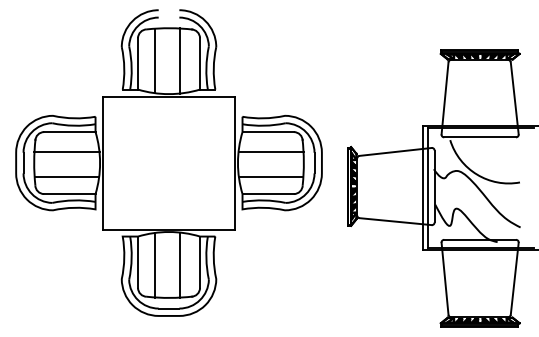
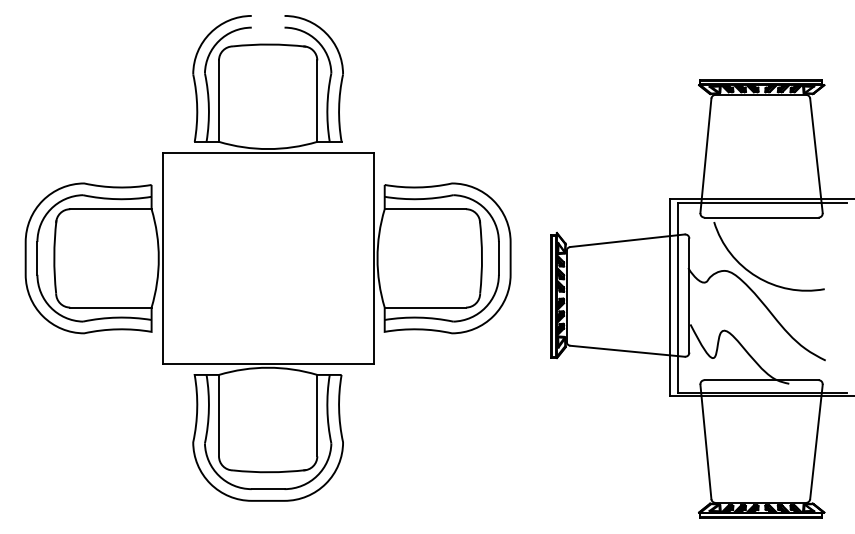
line: (155, 60) -> (246, 95), removed
line: (180, 60) -> (286, 95), removed
line: (66, 152) -> (105, 241), removed
line: (270, 152) -> (429, 241), removed
line: (66, 176) -> (105, 279), removed
line: (270, 176) -> (429, 279), removed
line: (155, 264) -> (246, 419), removed
line: (180, 264) -> (286, 419), removed

